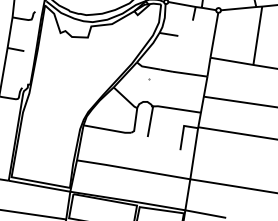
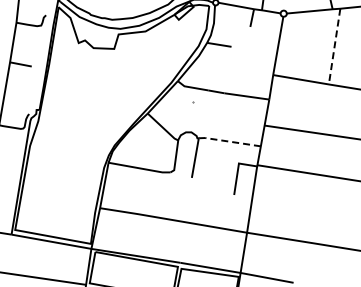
line: (257, 36) -> (334, 47), solid -> dashed
line: (176, 108) -> (229, 141), solid -> dashed

